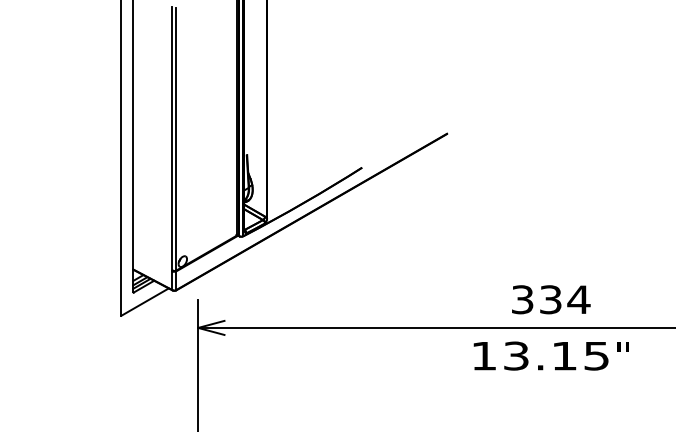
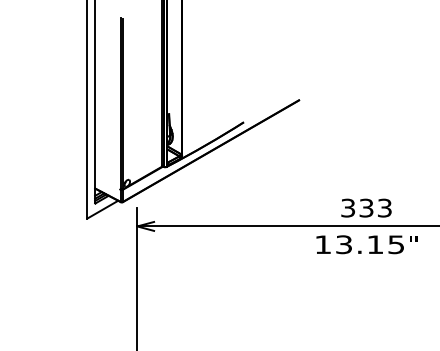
text: (578, 298) -> (384, 207), 334 -> 333

